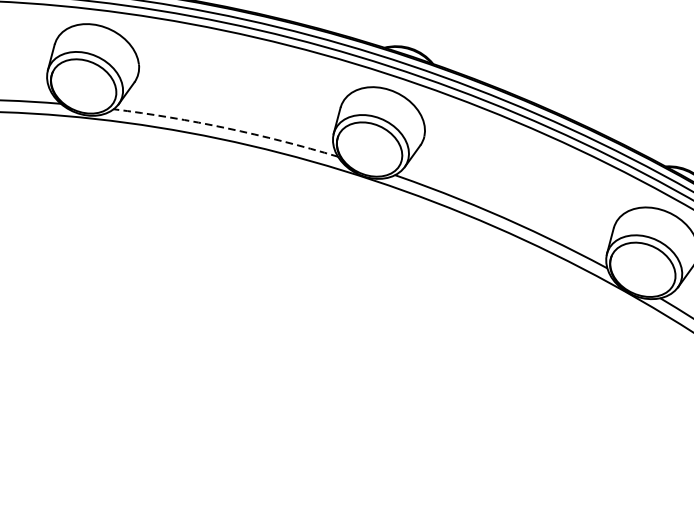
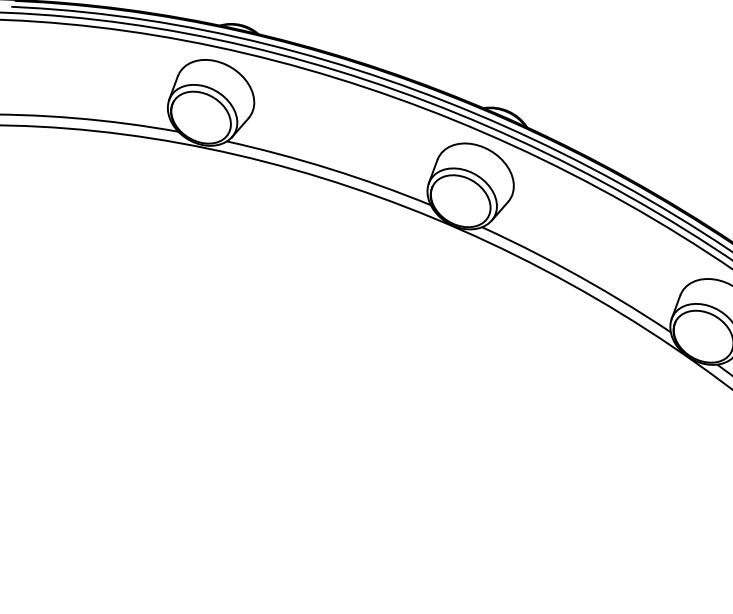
arc: (227, 127) -> (330, 168), dashed -> solid

